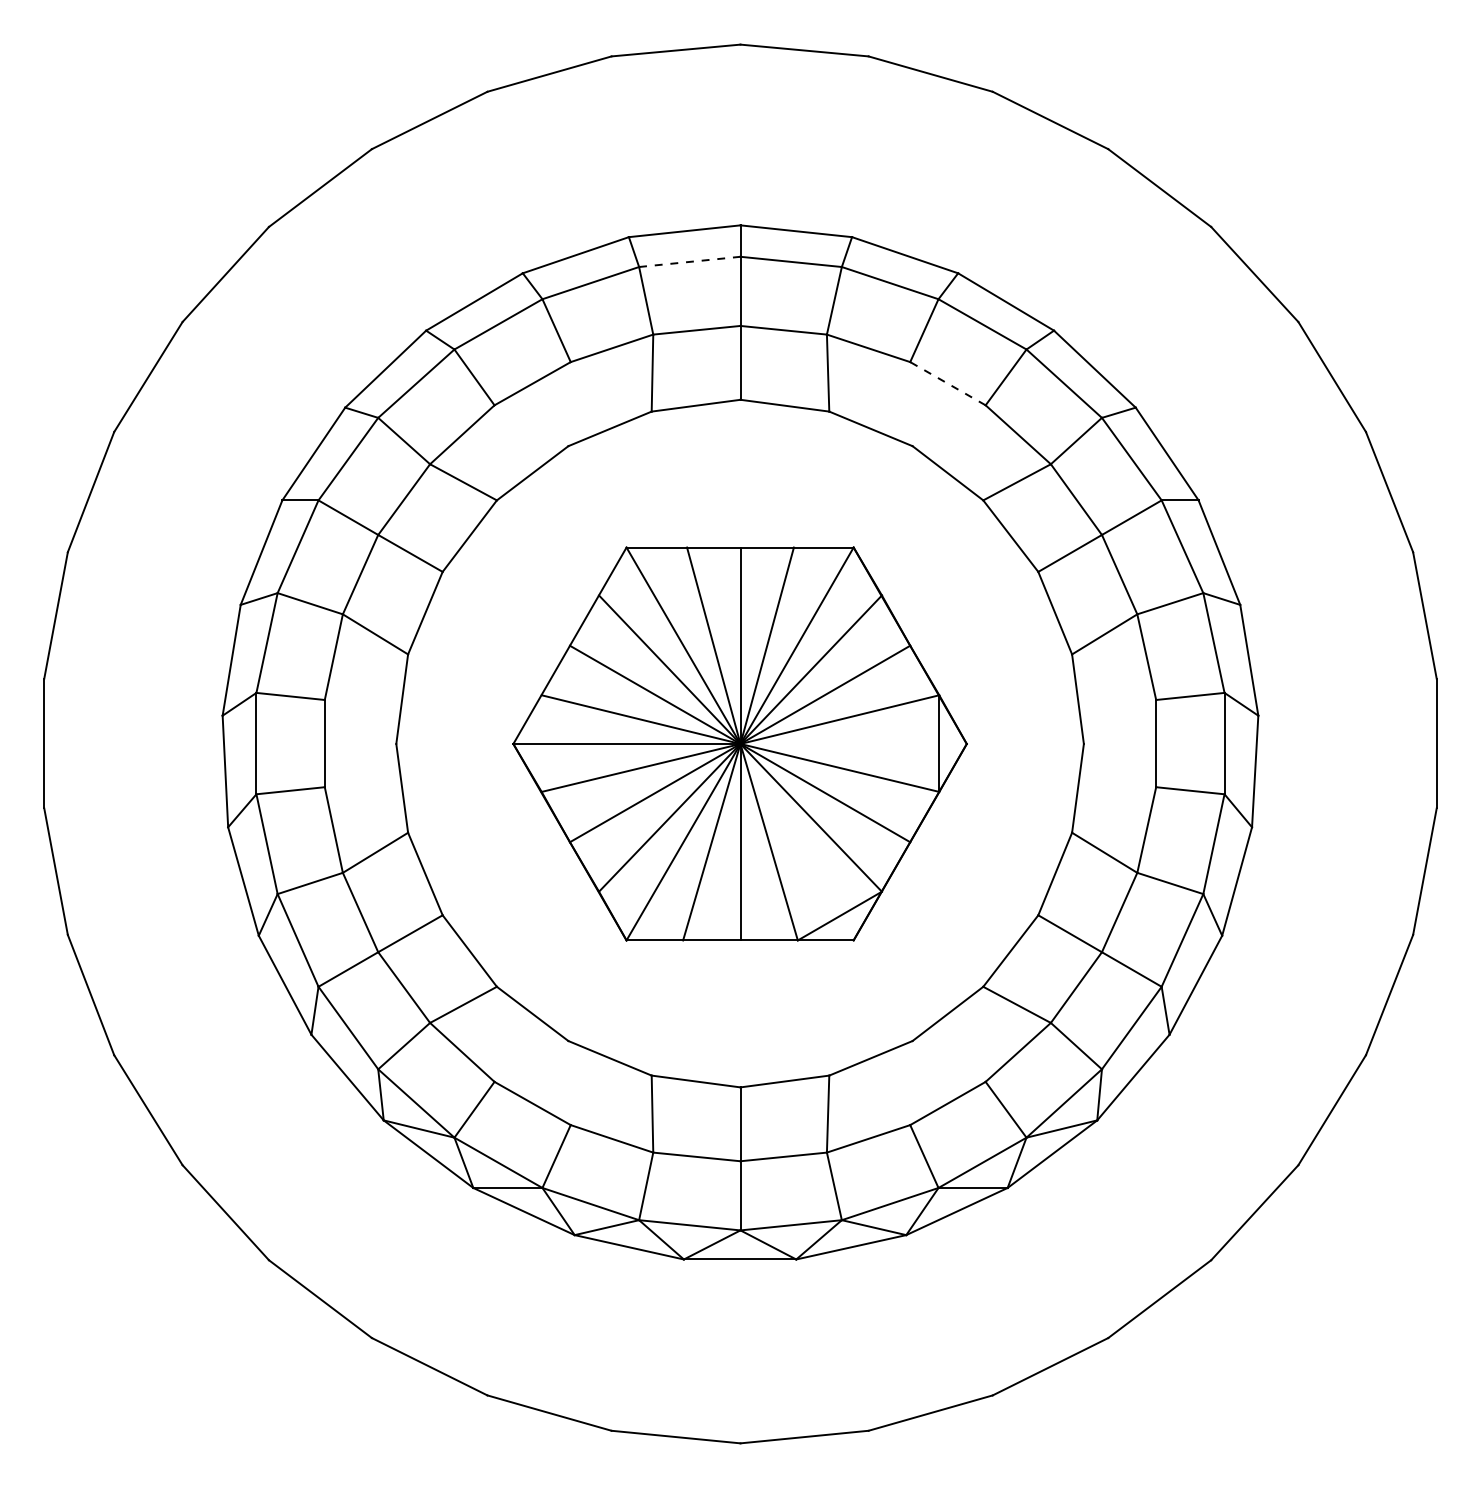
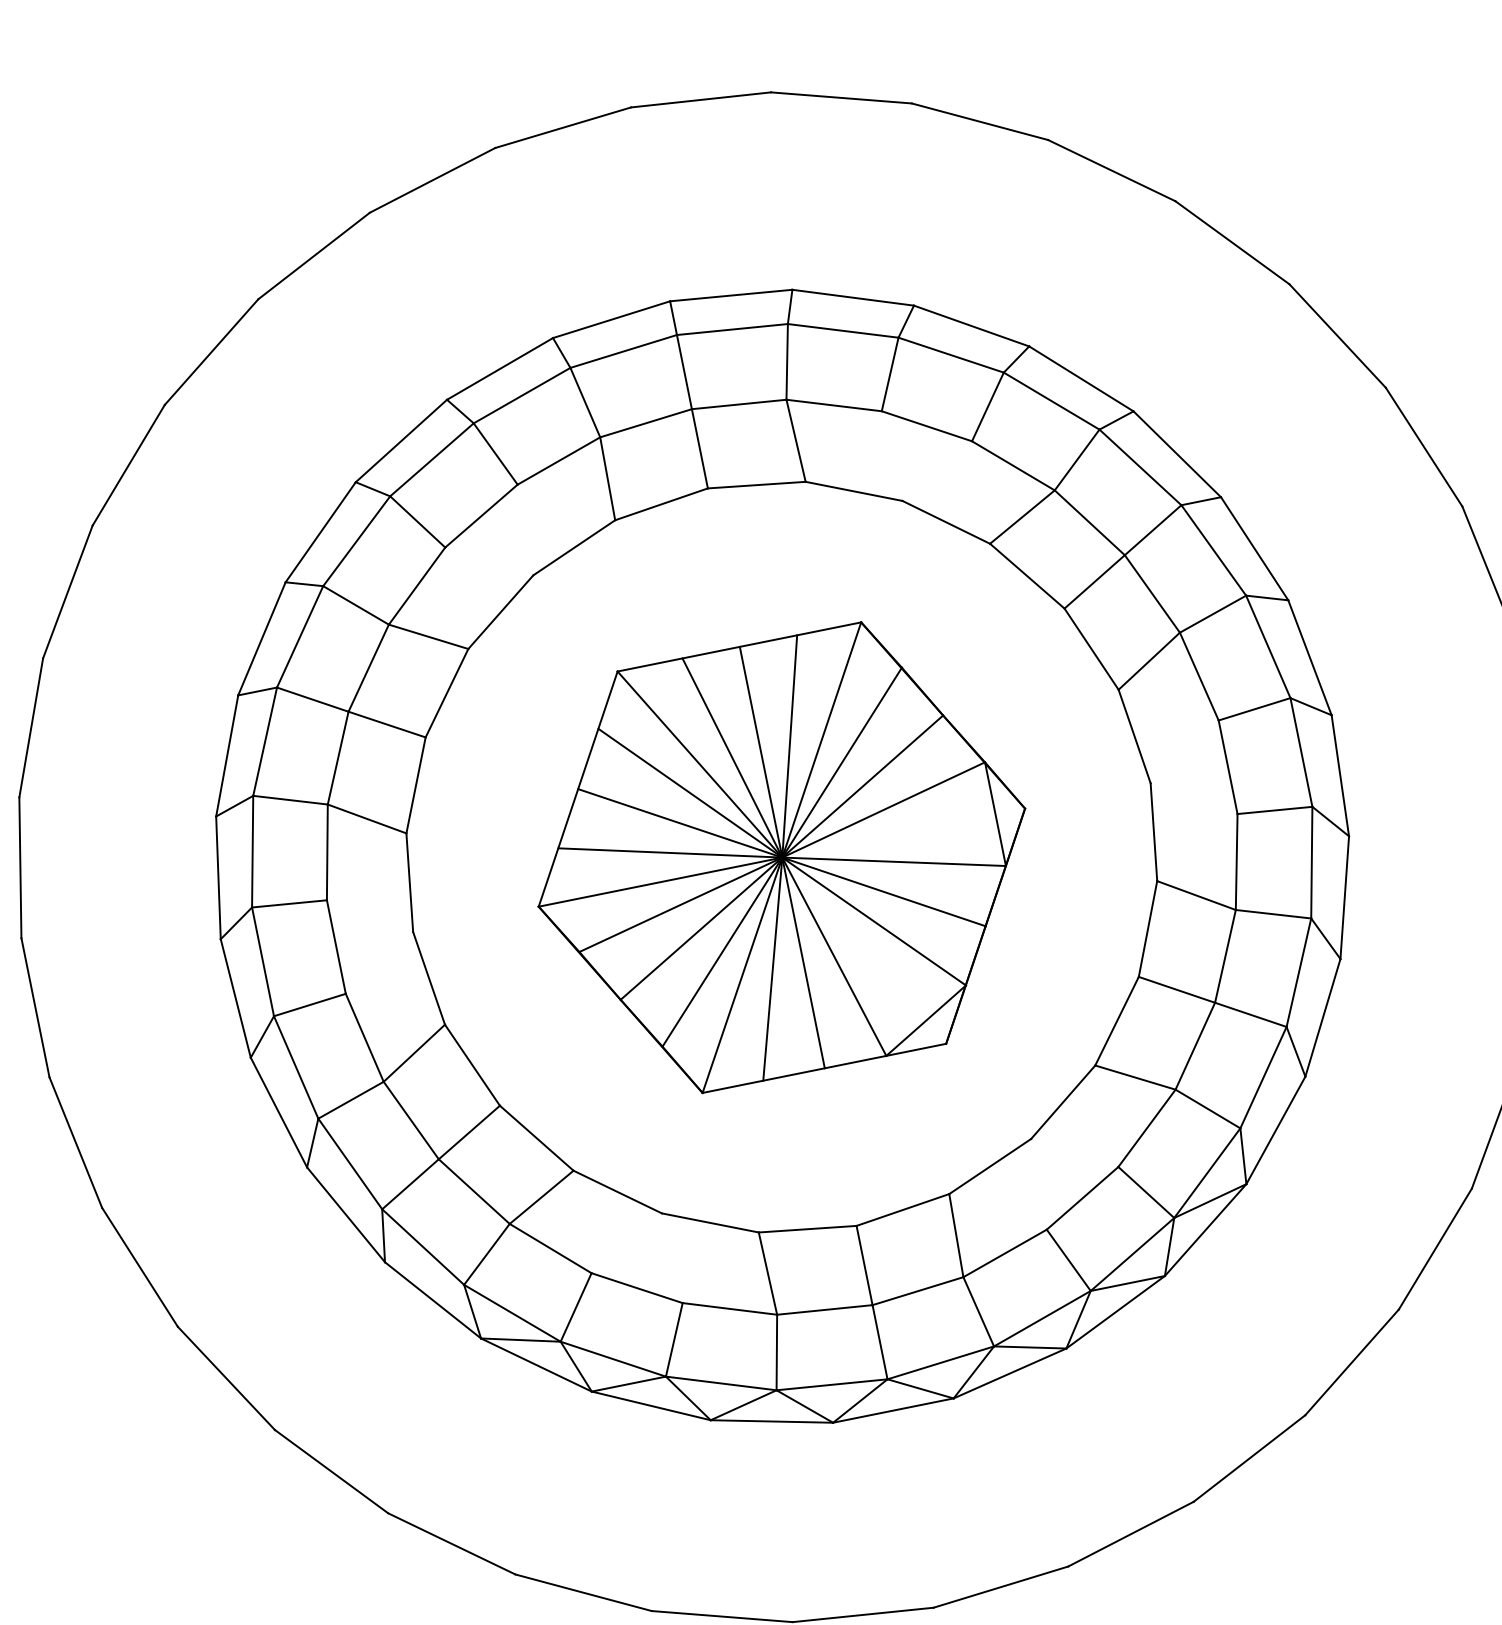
line: (689, 261) -> (623, 351), dashed -> solid
line: (947, 383) -> (926, 426), dashed -> solid

